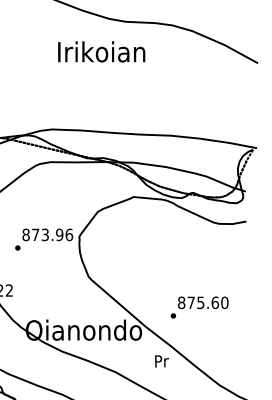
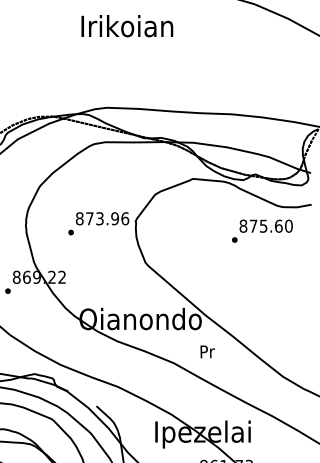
text: (101, 52) -> (127, 26), moved
text: (199, 306) -> (262, 230), moved
text: (161, 361) -> (207, 351), moved

